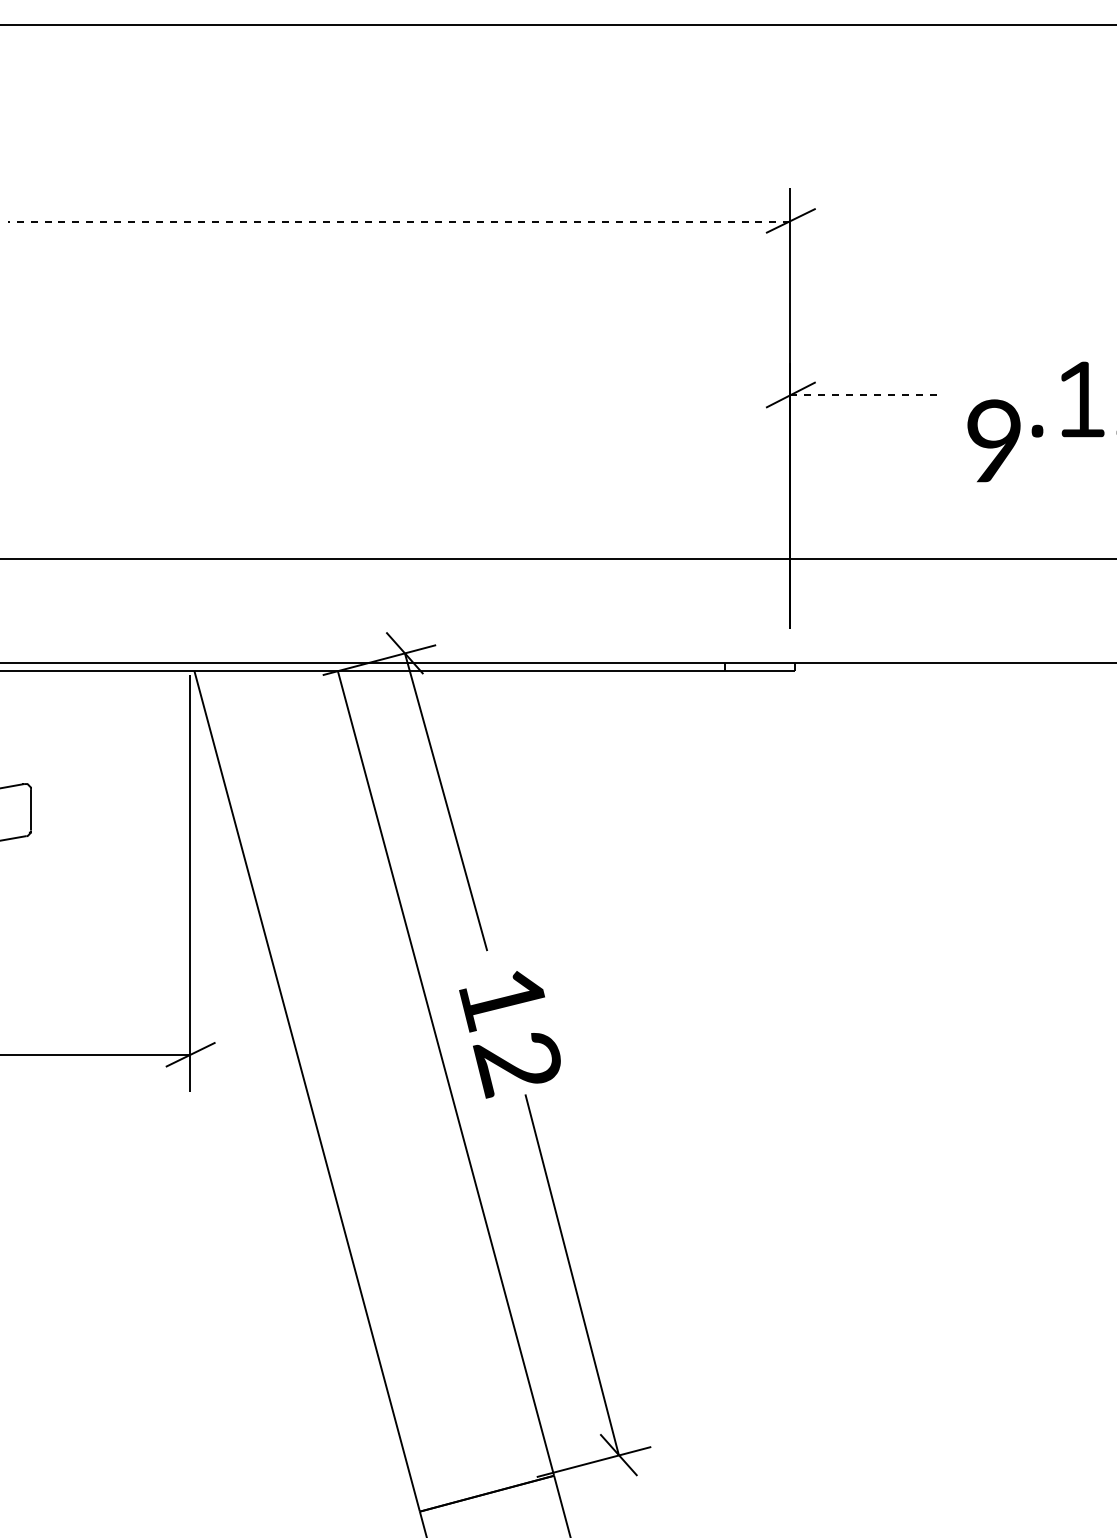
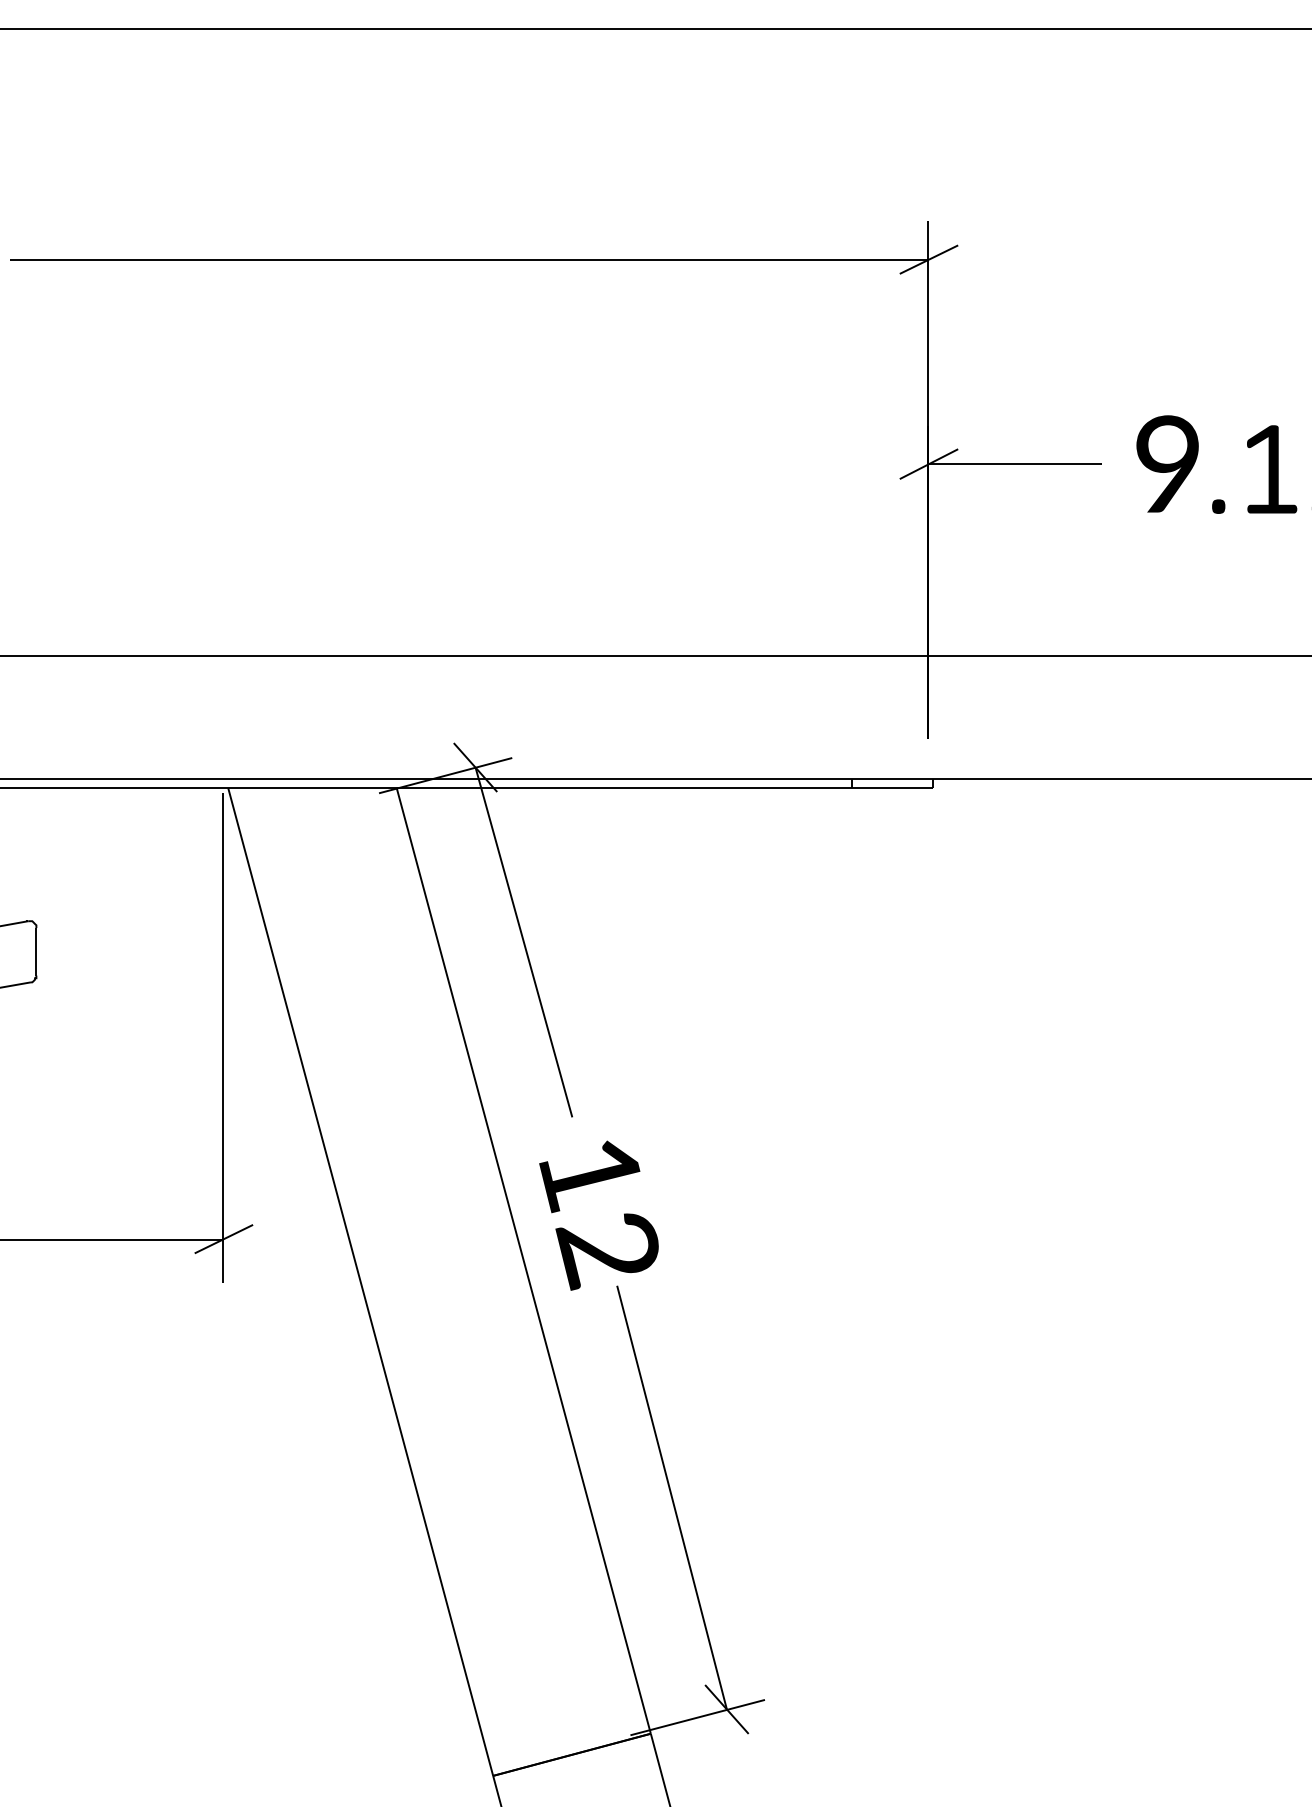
line: (399, 221) -> (469, 260), dashed -> solid
line: (864, 395) -> (1015, 464), dashed -> solid
text: (993, 440) -> (1166, 463), moved

